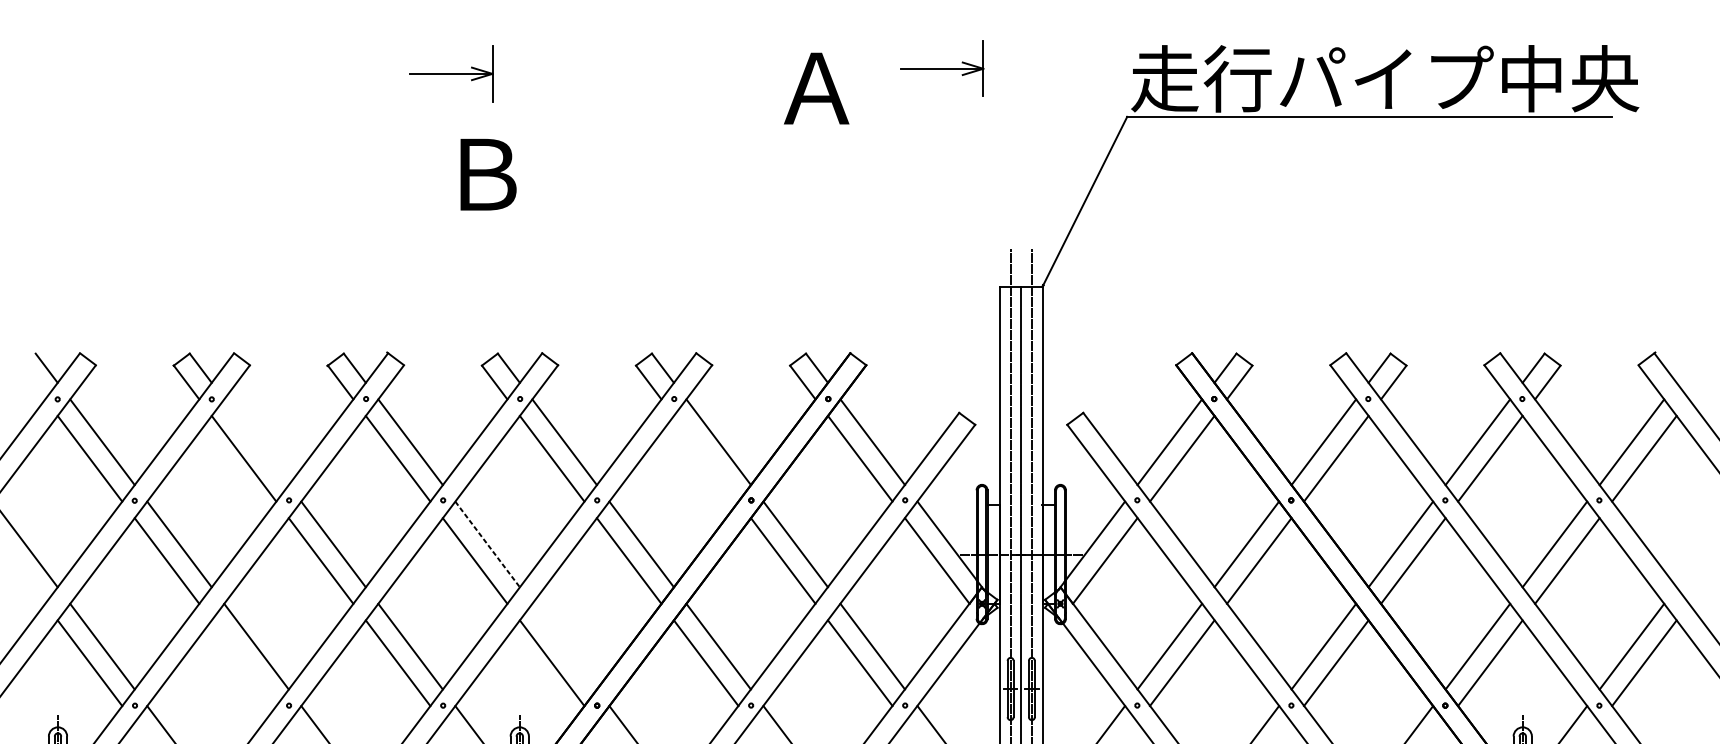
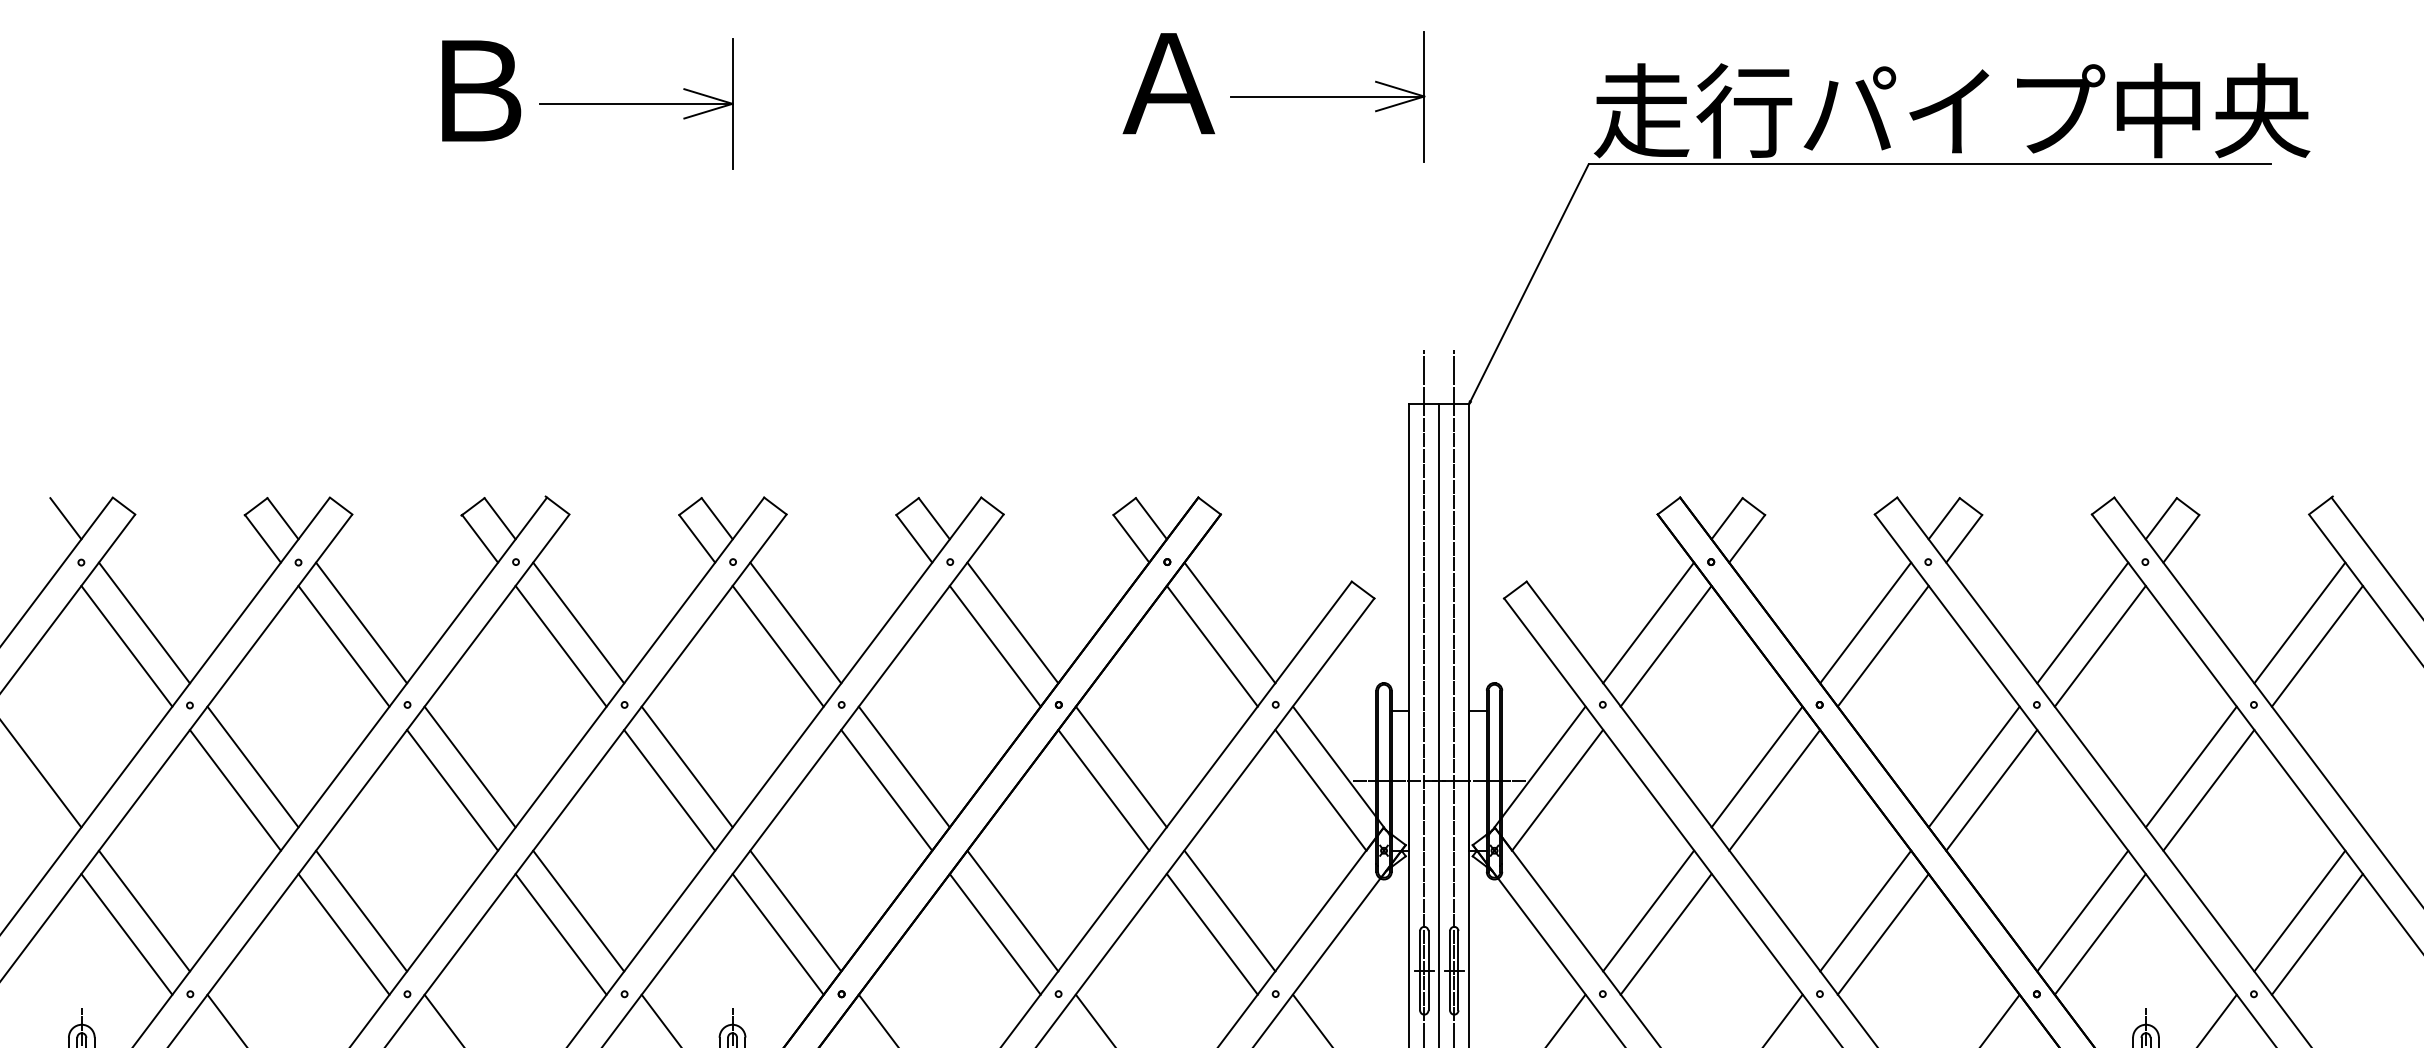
part: (941, 68) -> (1327, 96), size x1.67
part: (451, 73) -> (636, 103), size x1.67
text: (816, 88) -> (1168, 83), moved
text: (488, 174) -> (481, 90), moved
line: (256, 441) -> (361, 622), added
line: (705, 458) -> (994, 645), added
line: (487, 544) -> (687, 767), dashed -> solid
line: (564, 646) -> (795, 910), added
line: (243, 663) -> (343, 934), added

